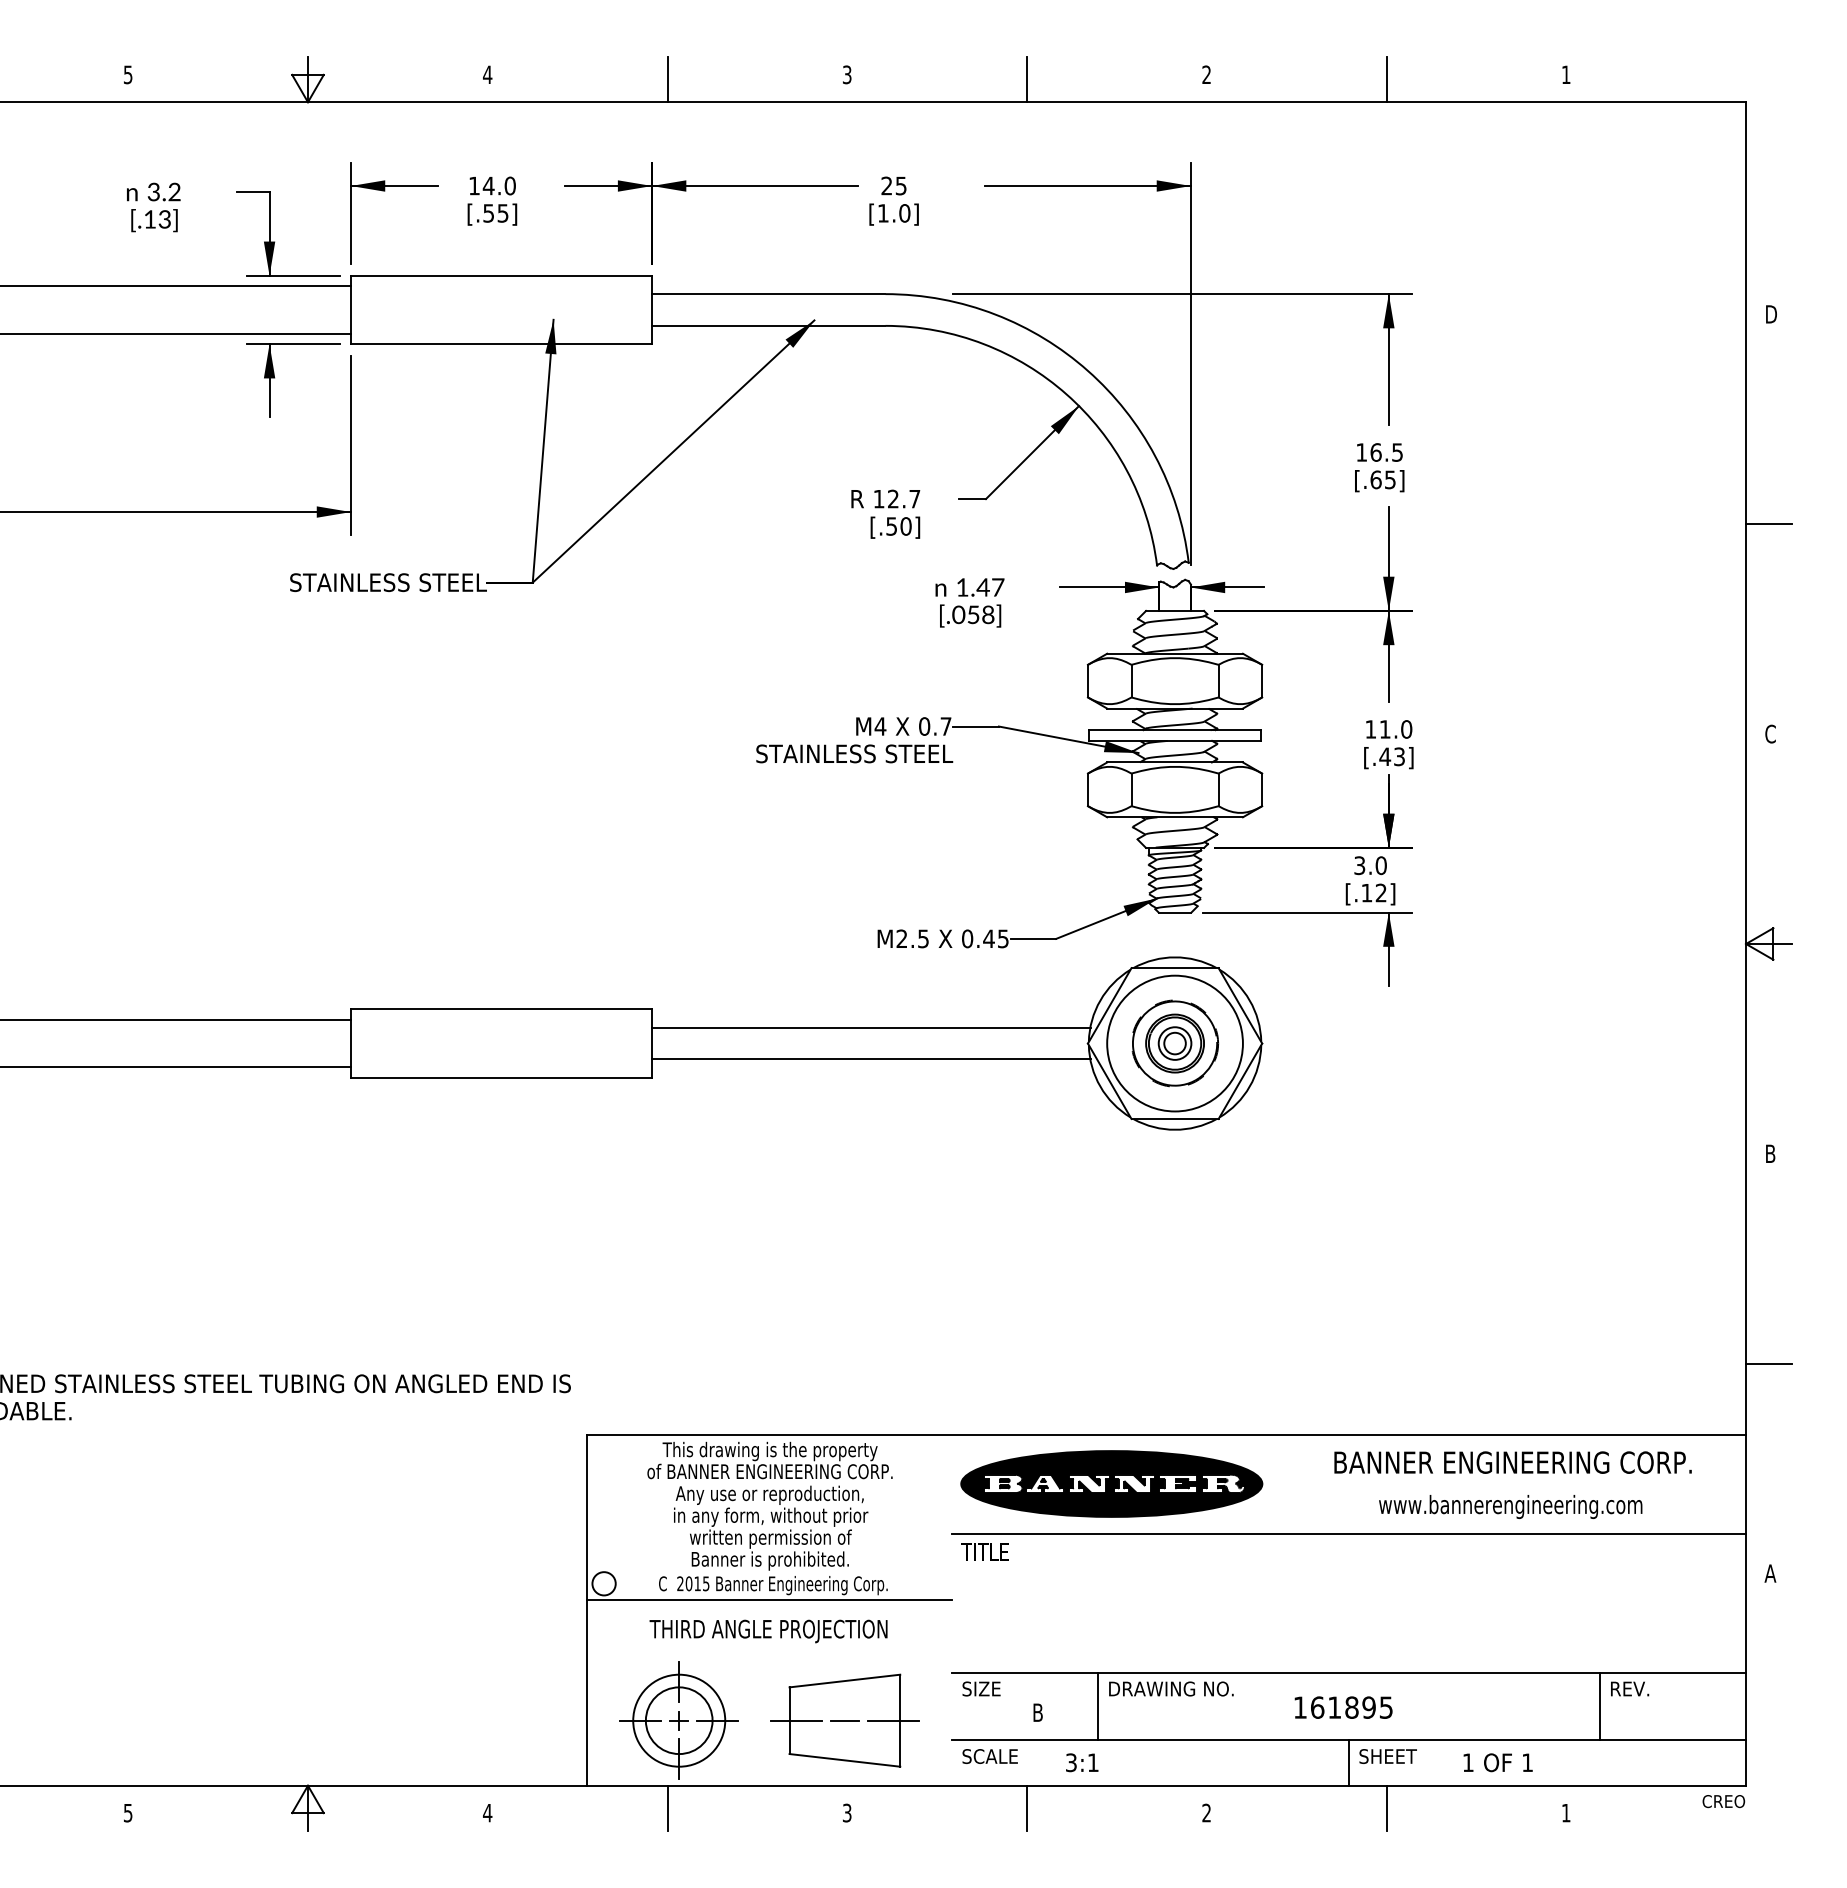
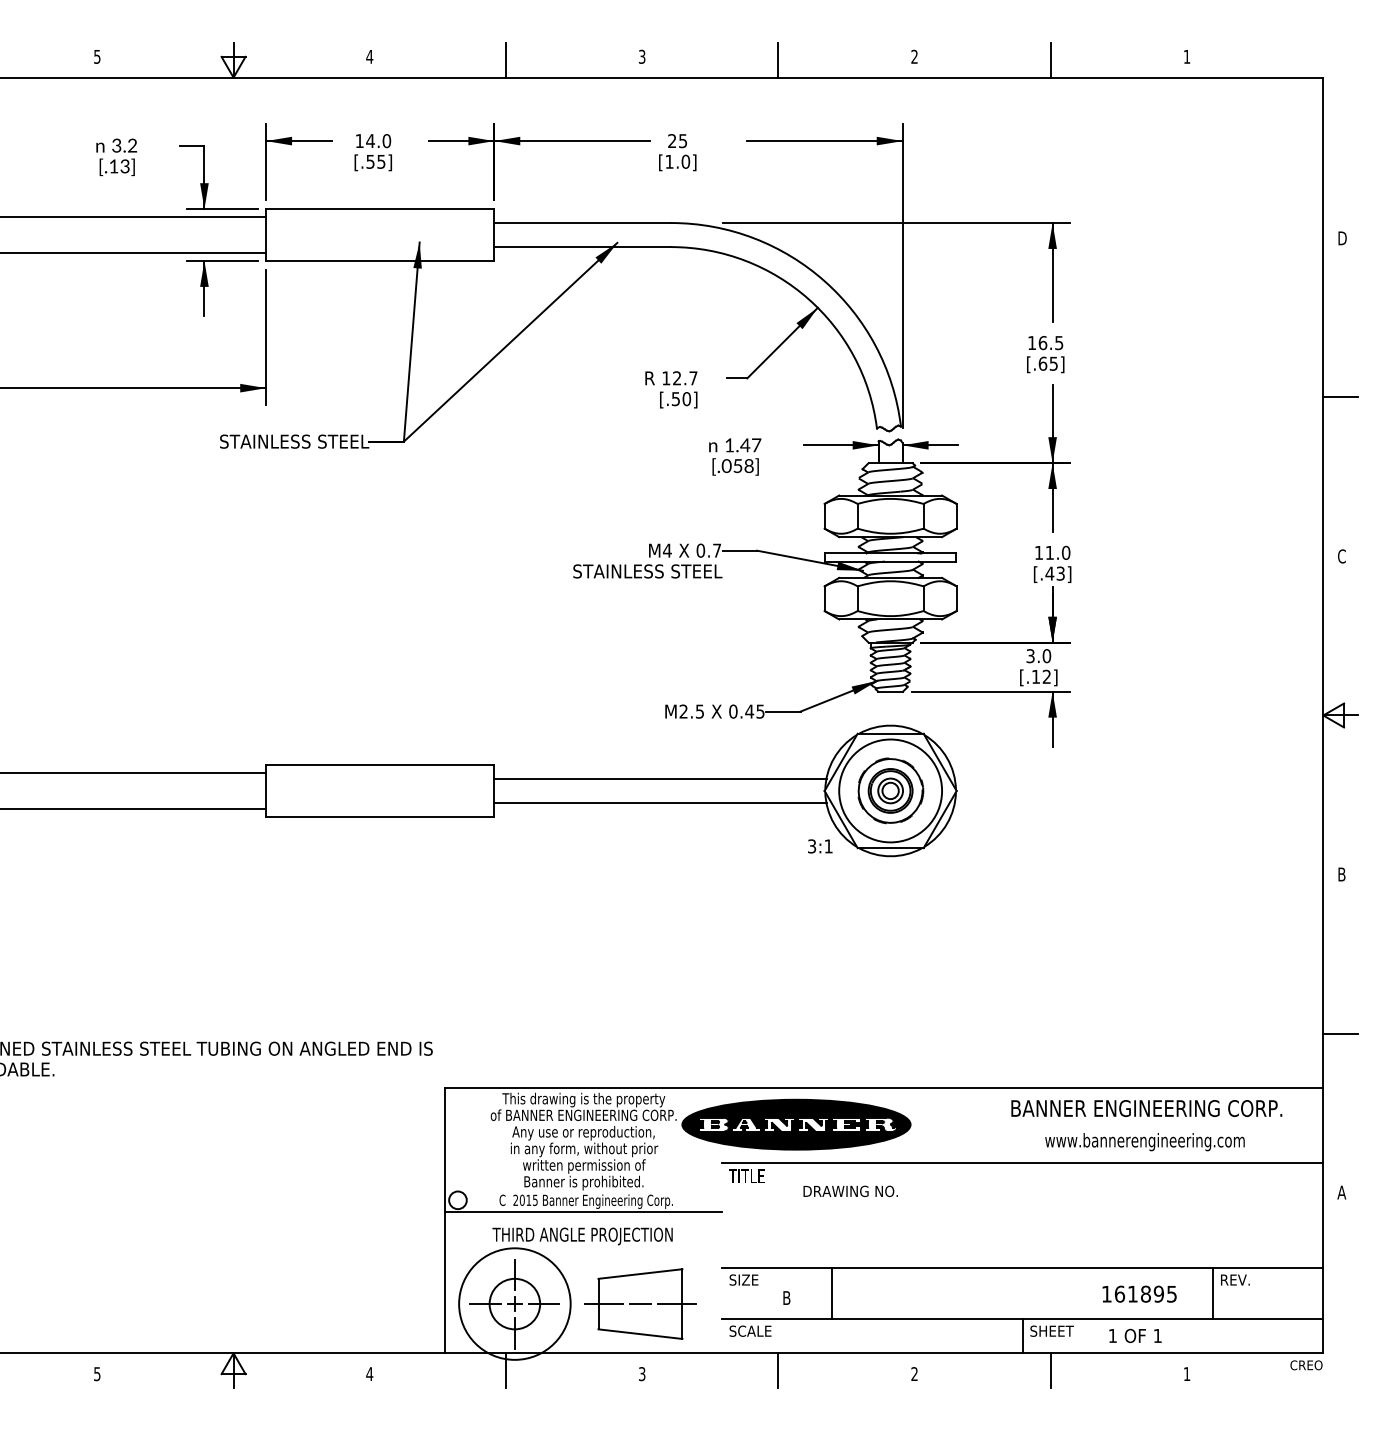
part: (1111, 1483) -> (796, 1124), moved
text: (1171, 1688) -> (850, 1191), moved
text: (1343, 1707) -> (1139, 1294), moved
circle: (679, 1720) -> (515, 1303), size x1.6
text: (1082, 1762) -> (820, 846), moved

